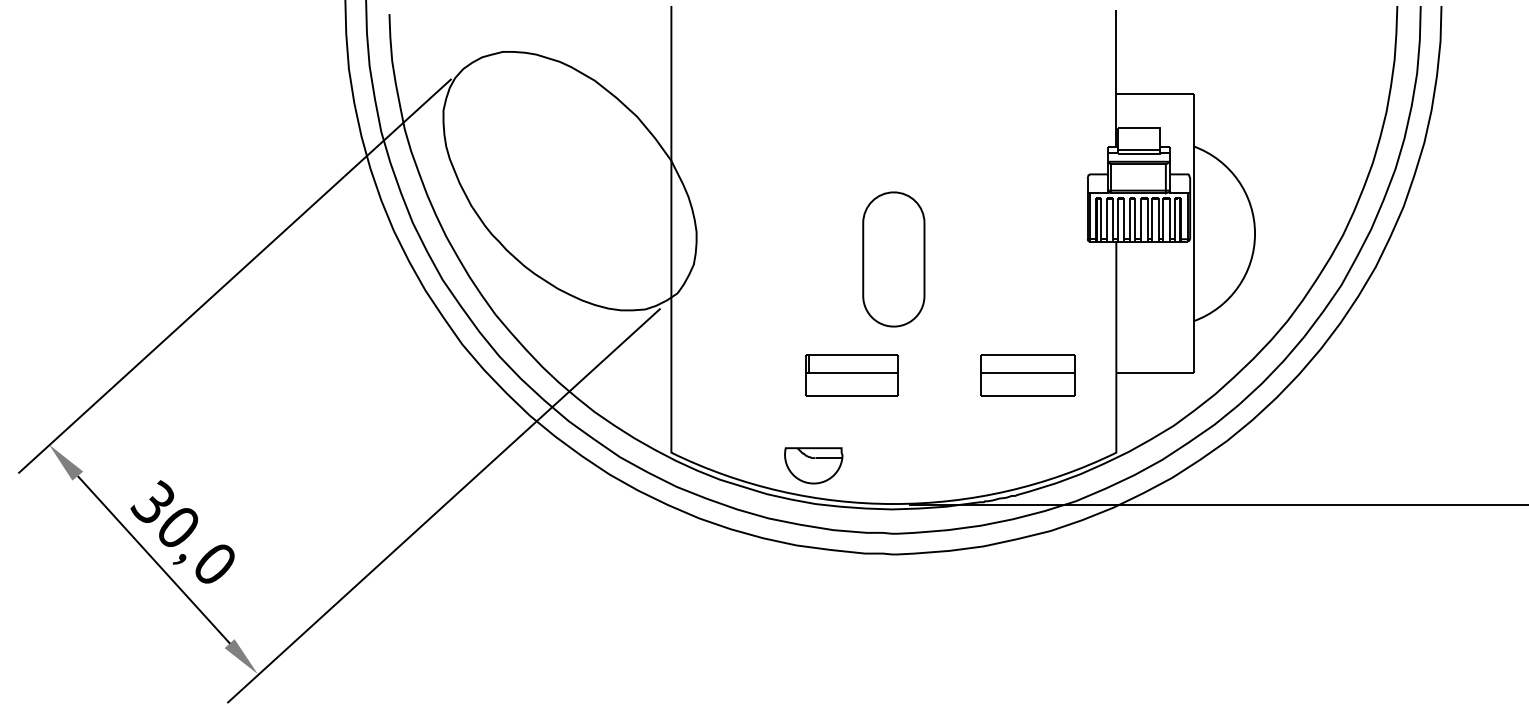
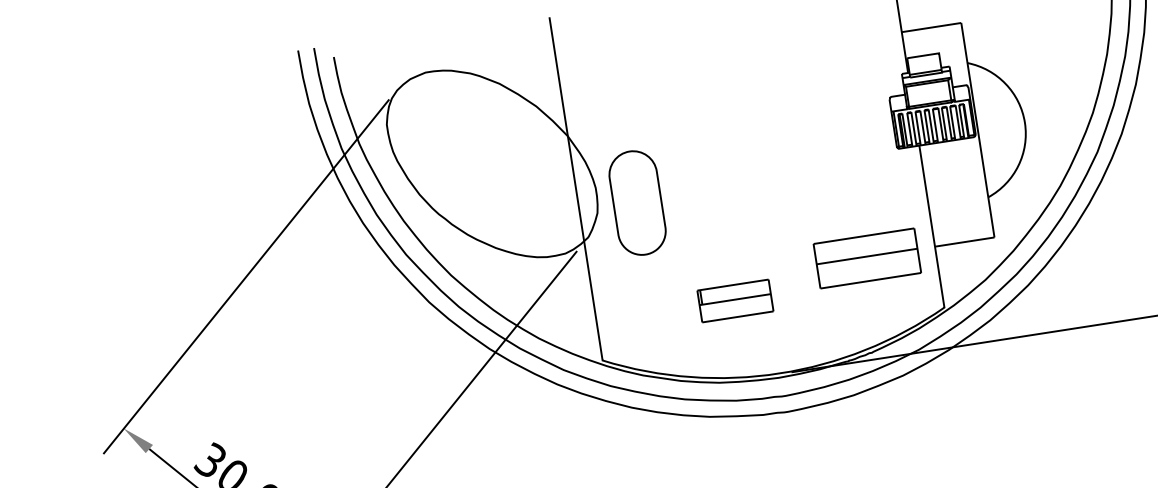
part: (893, 259) -> (637, 203), moved
part: (851, 375) -> (735, 301), moved
part: (1027, 375) -> (867, 258), size x1.4
part: (813, 465) -> (713, 353), removed

